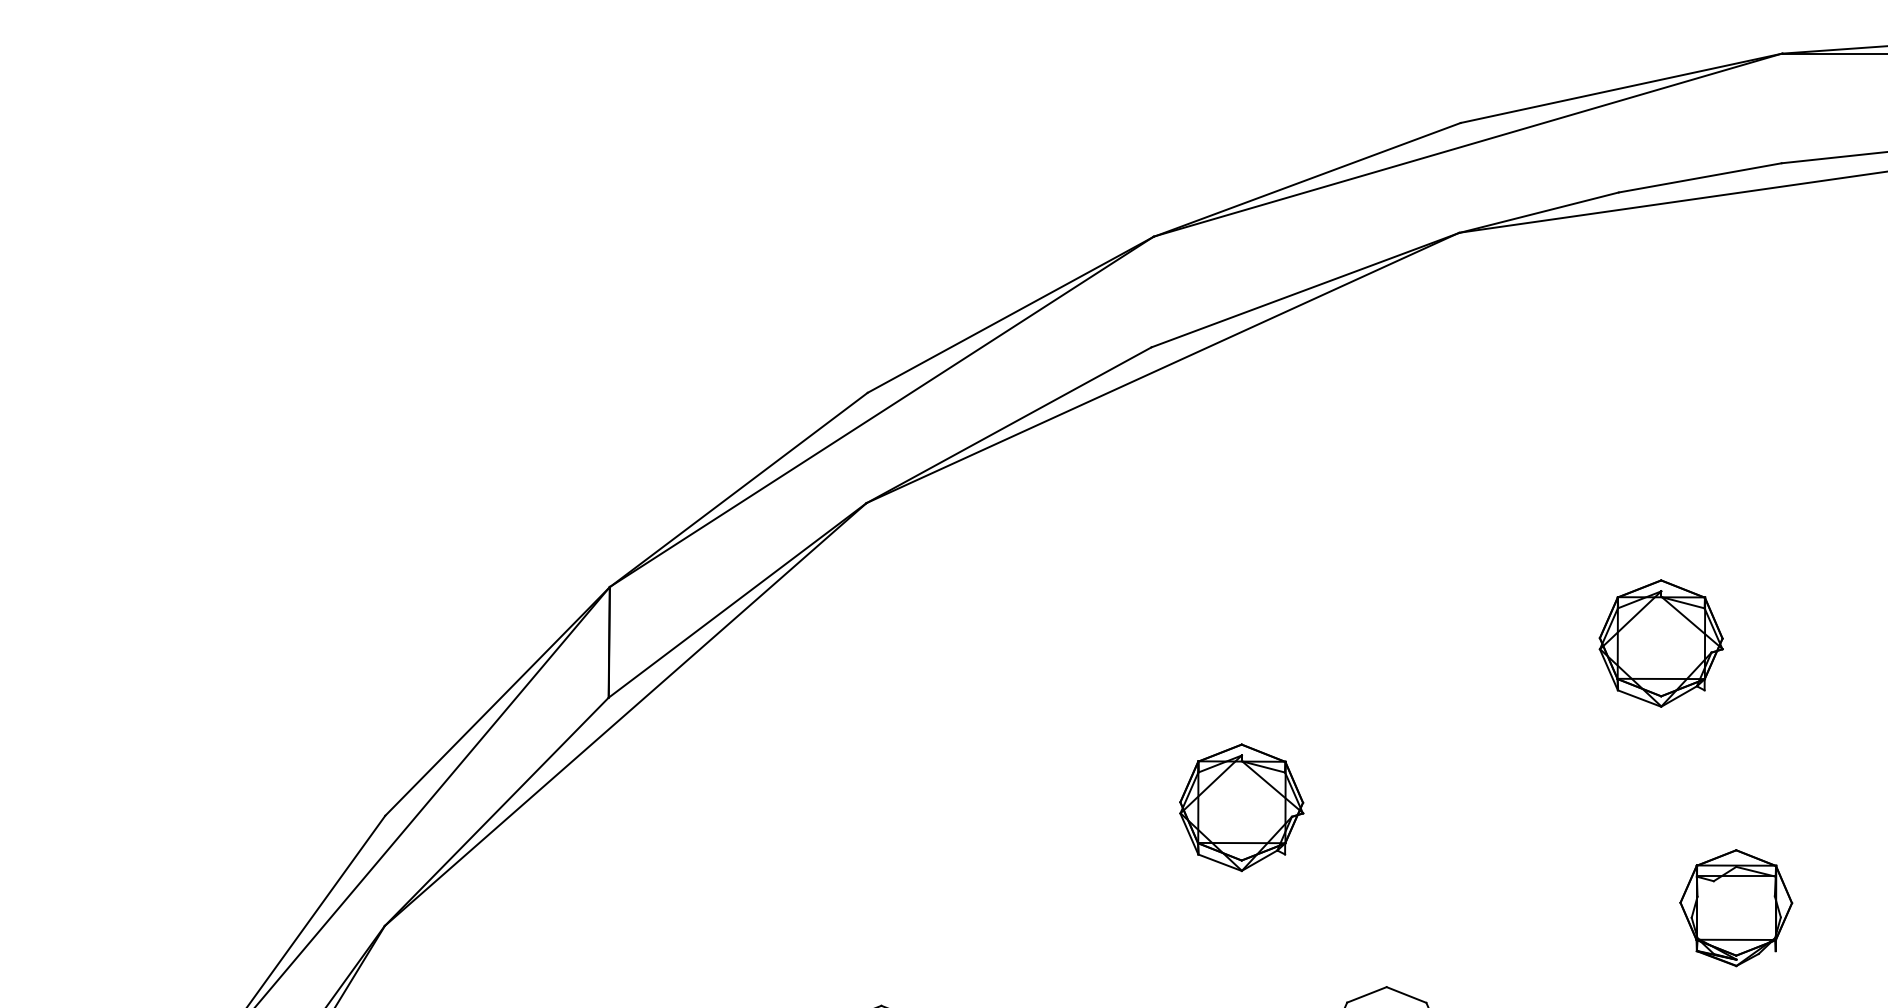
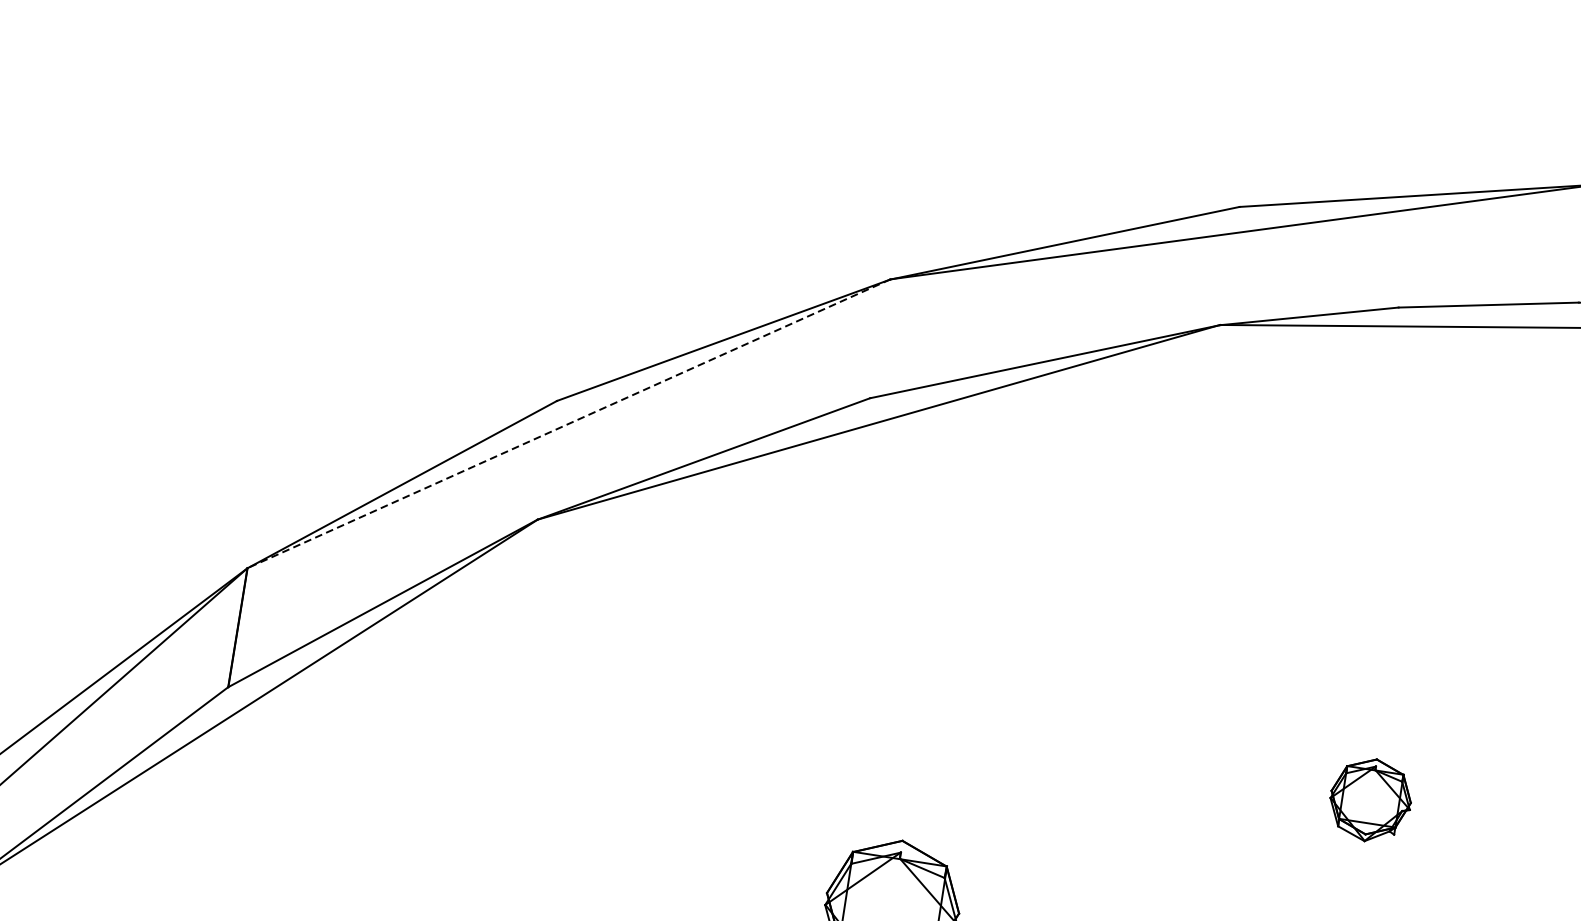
line: (881, 412) -> (568, 424), solid -> dashed
part: (1660, 643) -> (1370, 800), size x0.6

